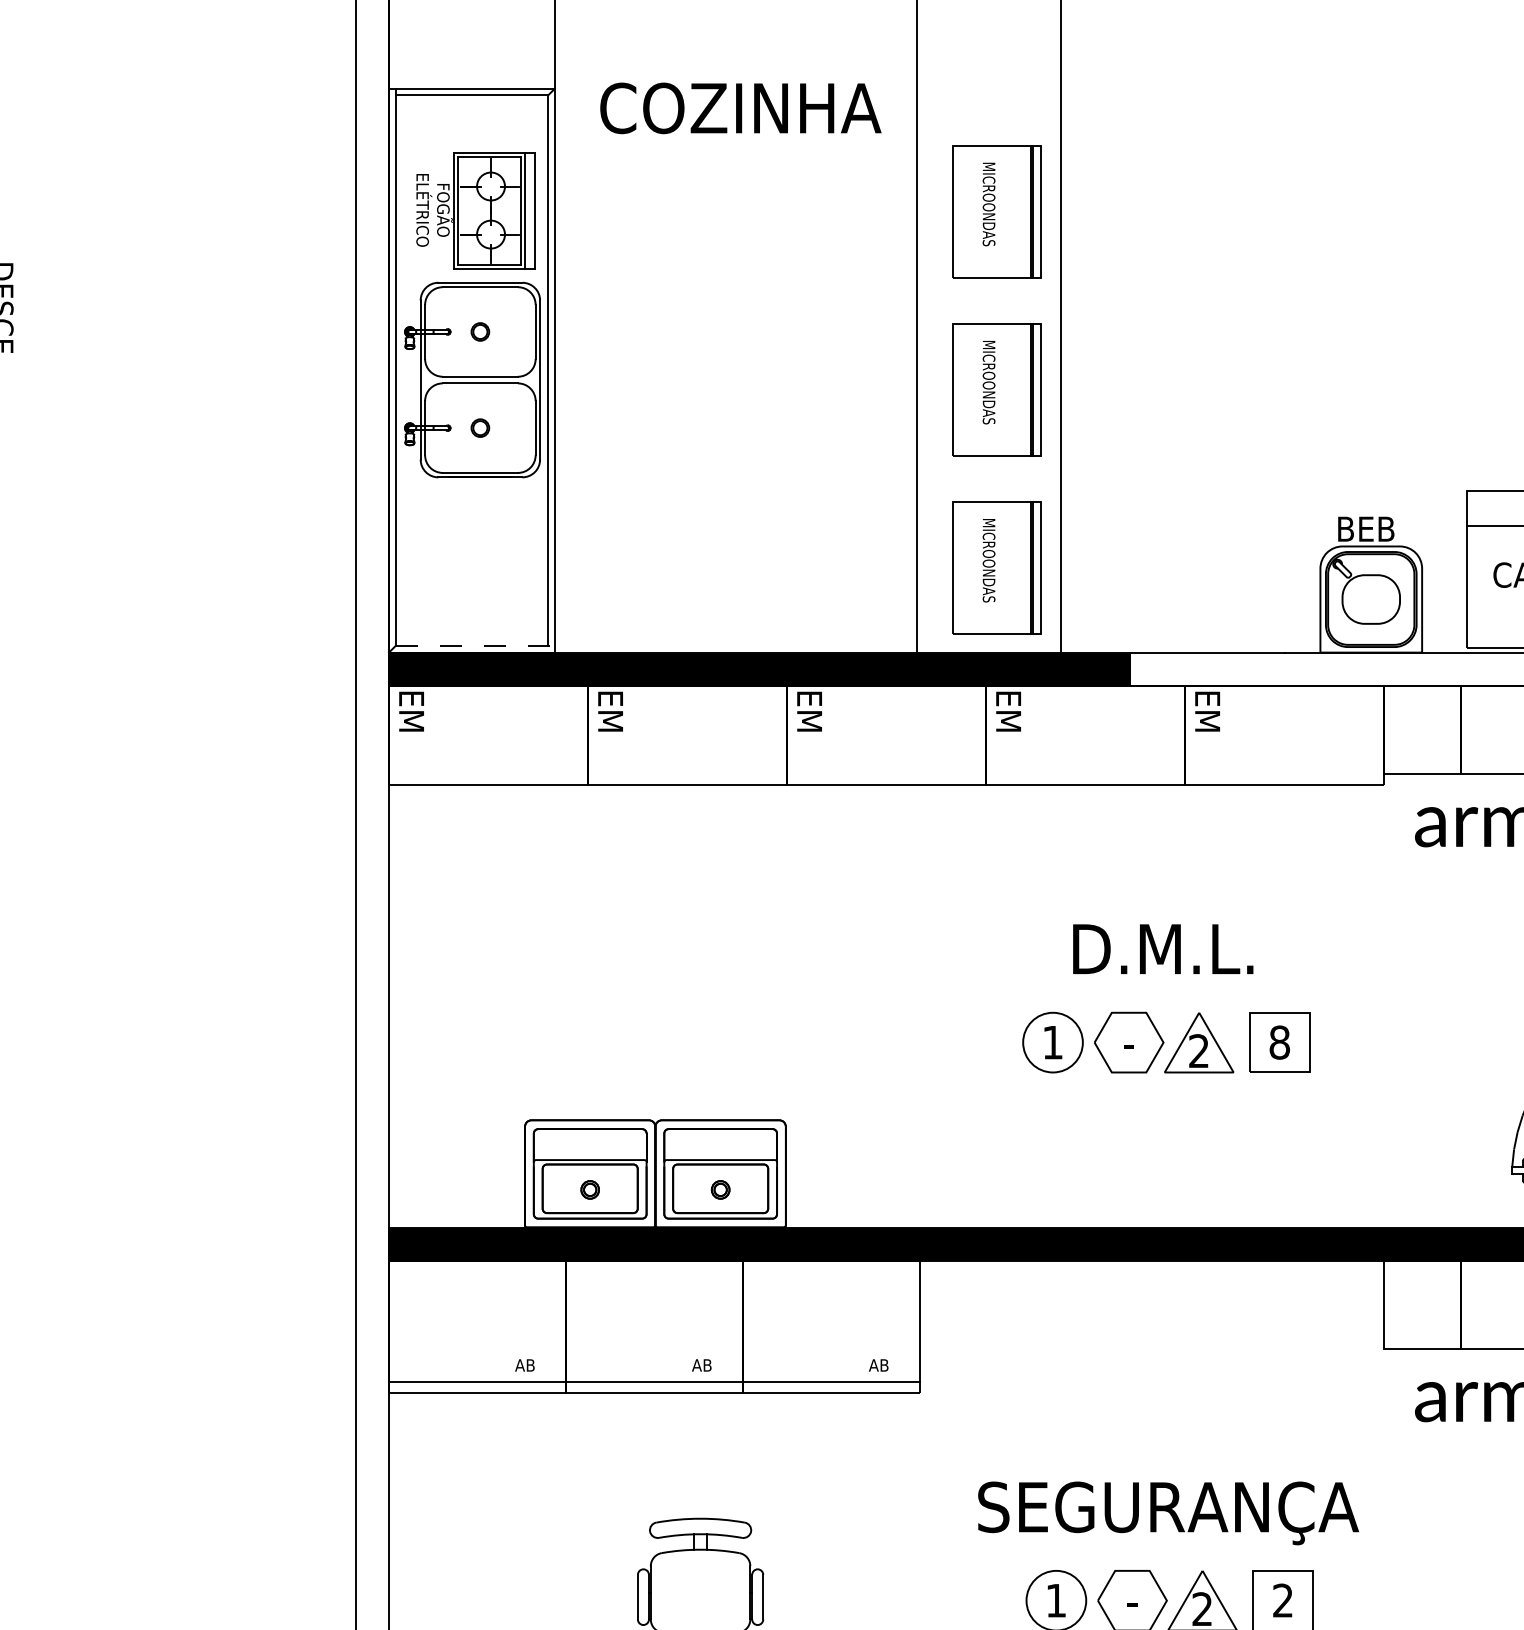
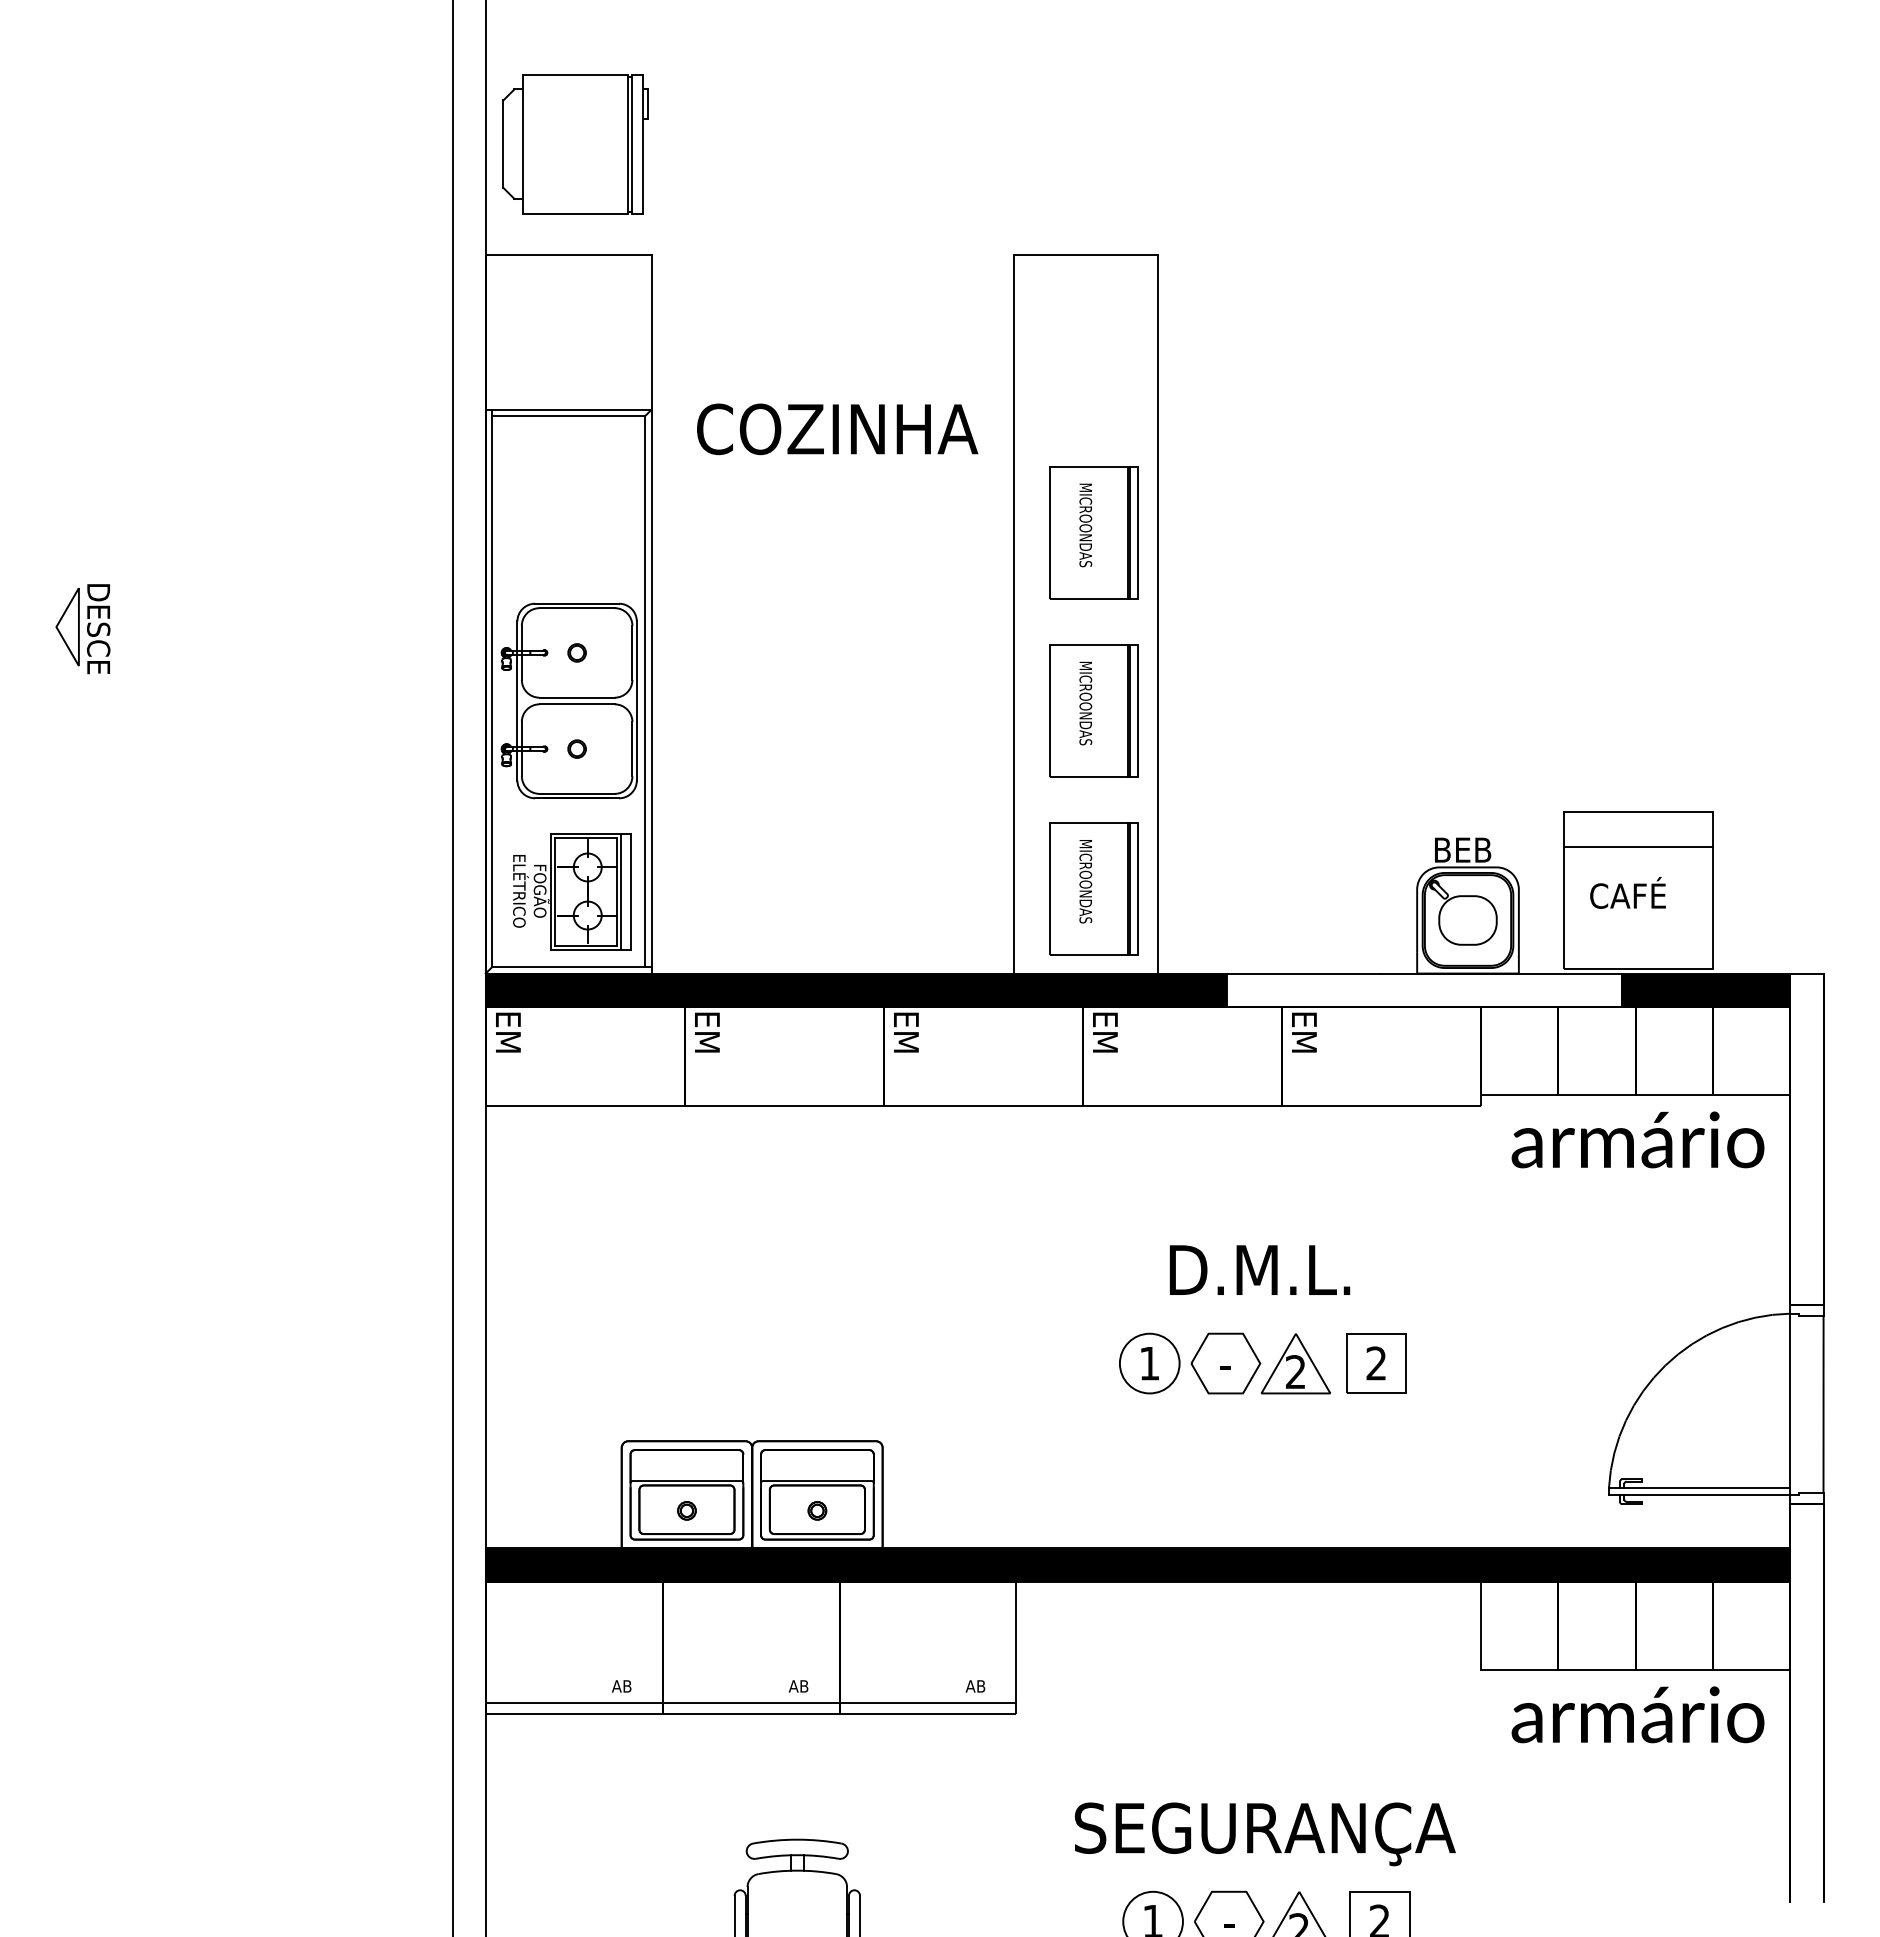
part: (475, 210) -> (572, 891), moved
line: (474, 645) -> (571, 966), dashed -> solid
text: (1279, 1042) -> (1376, 1363), 8 -> 2

